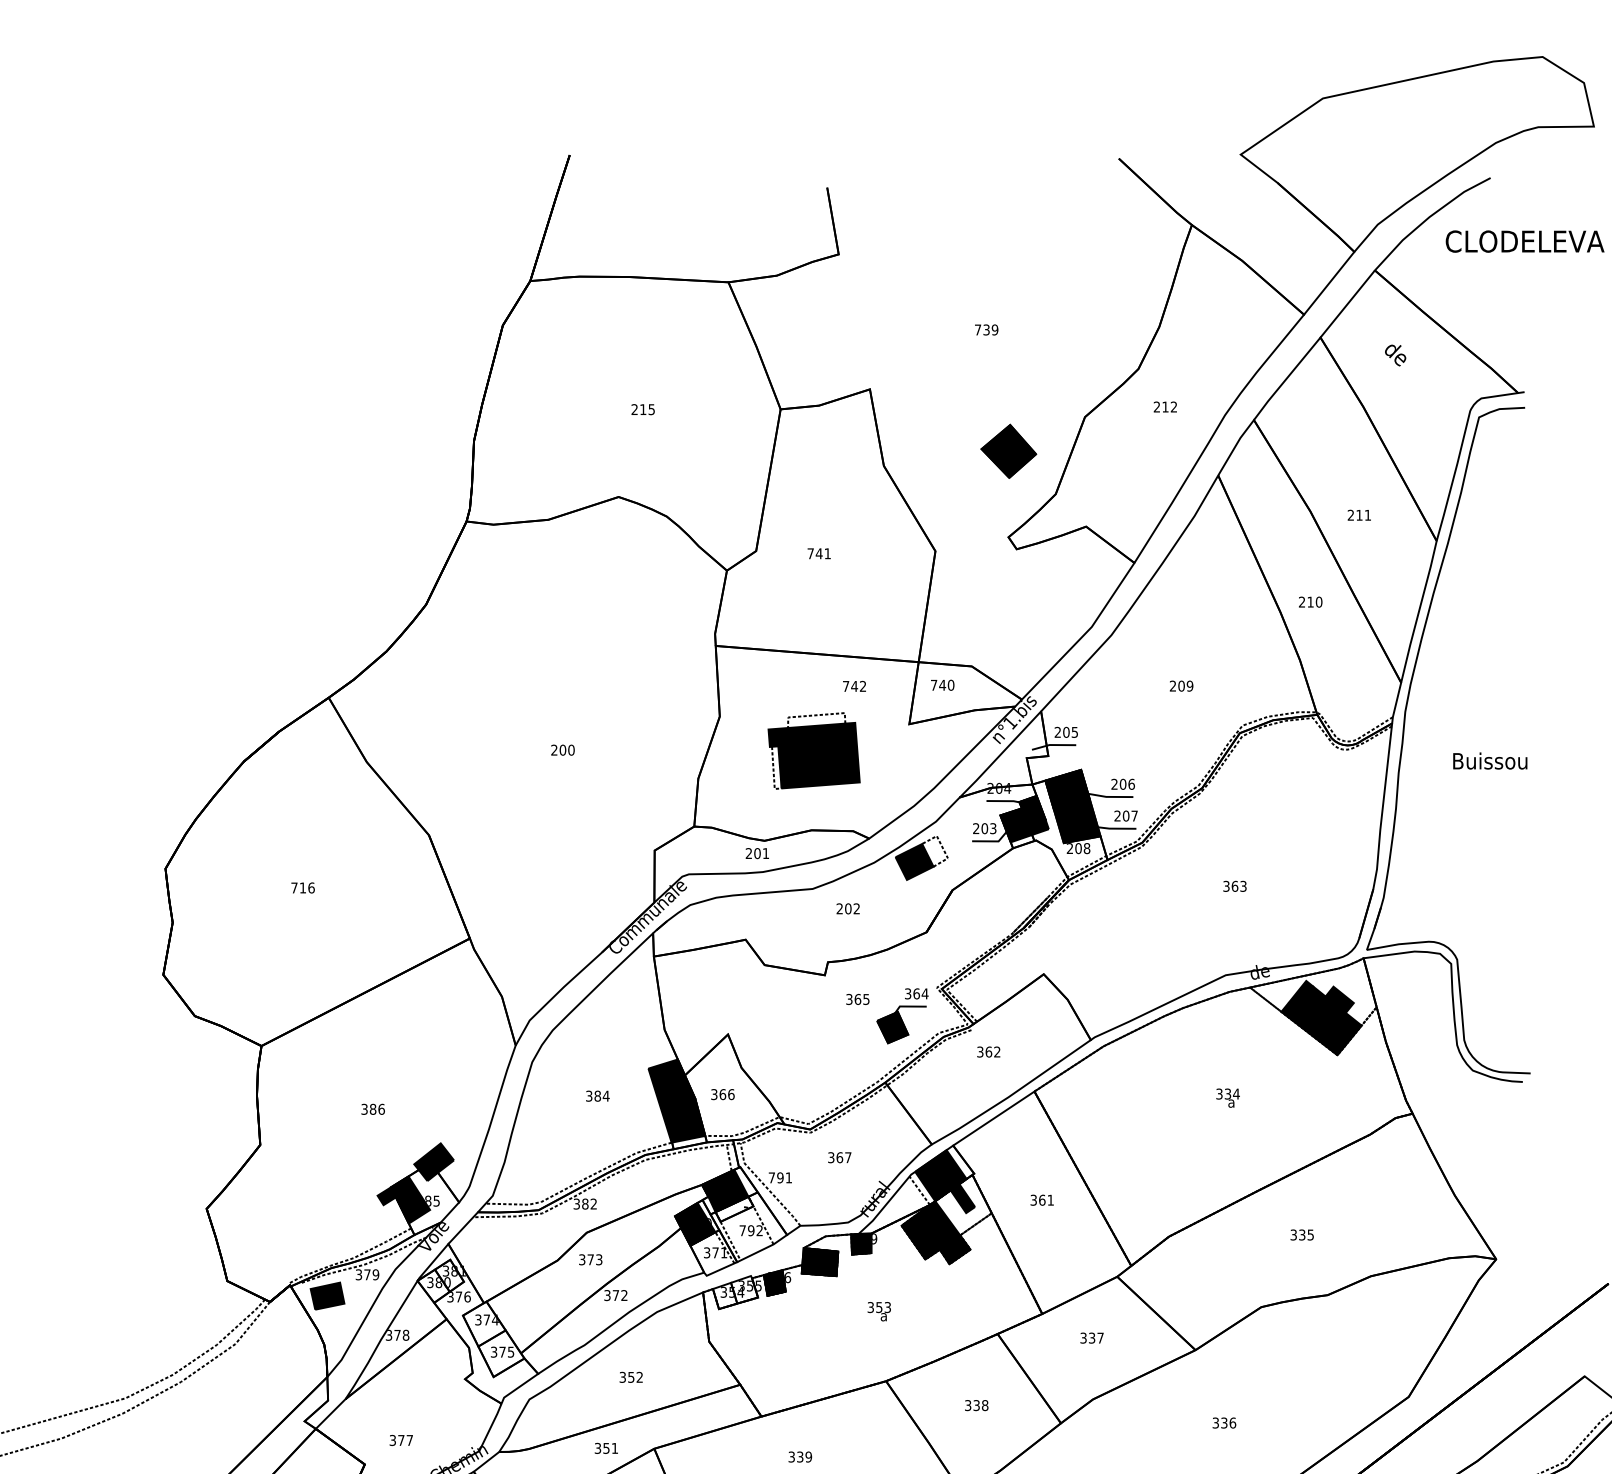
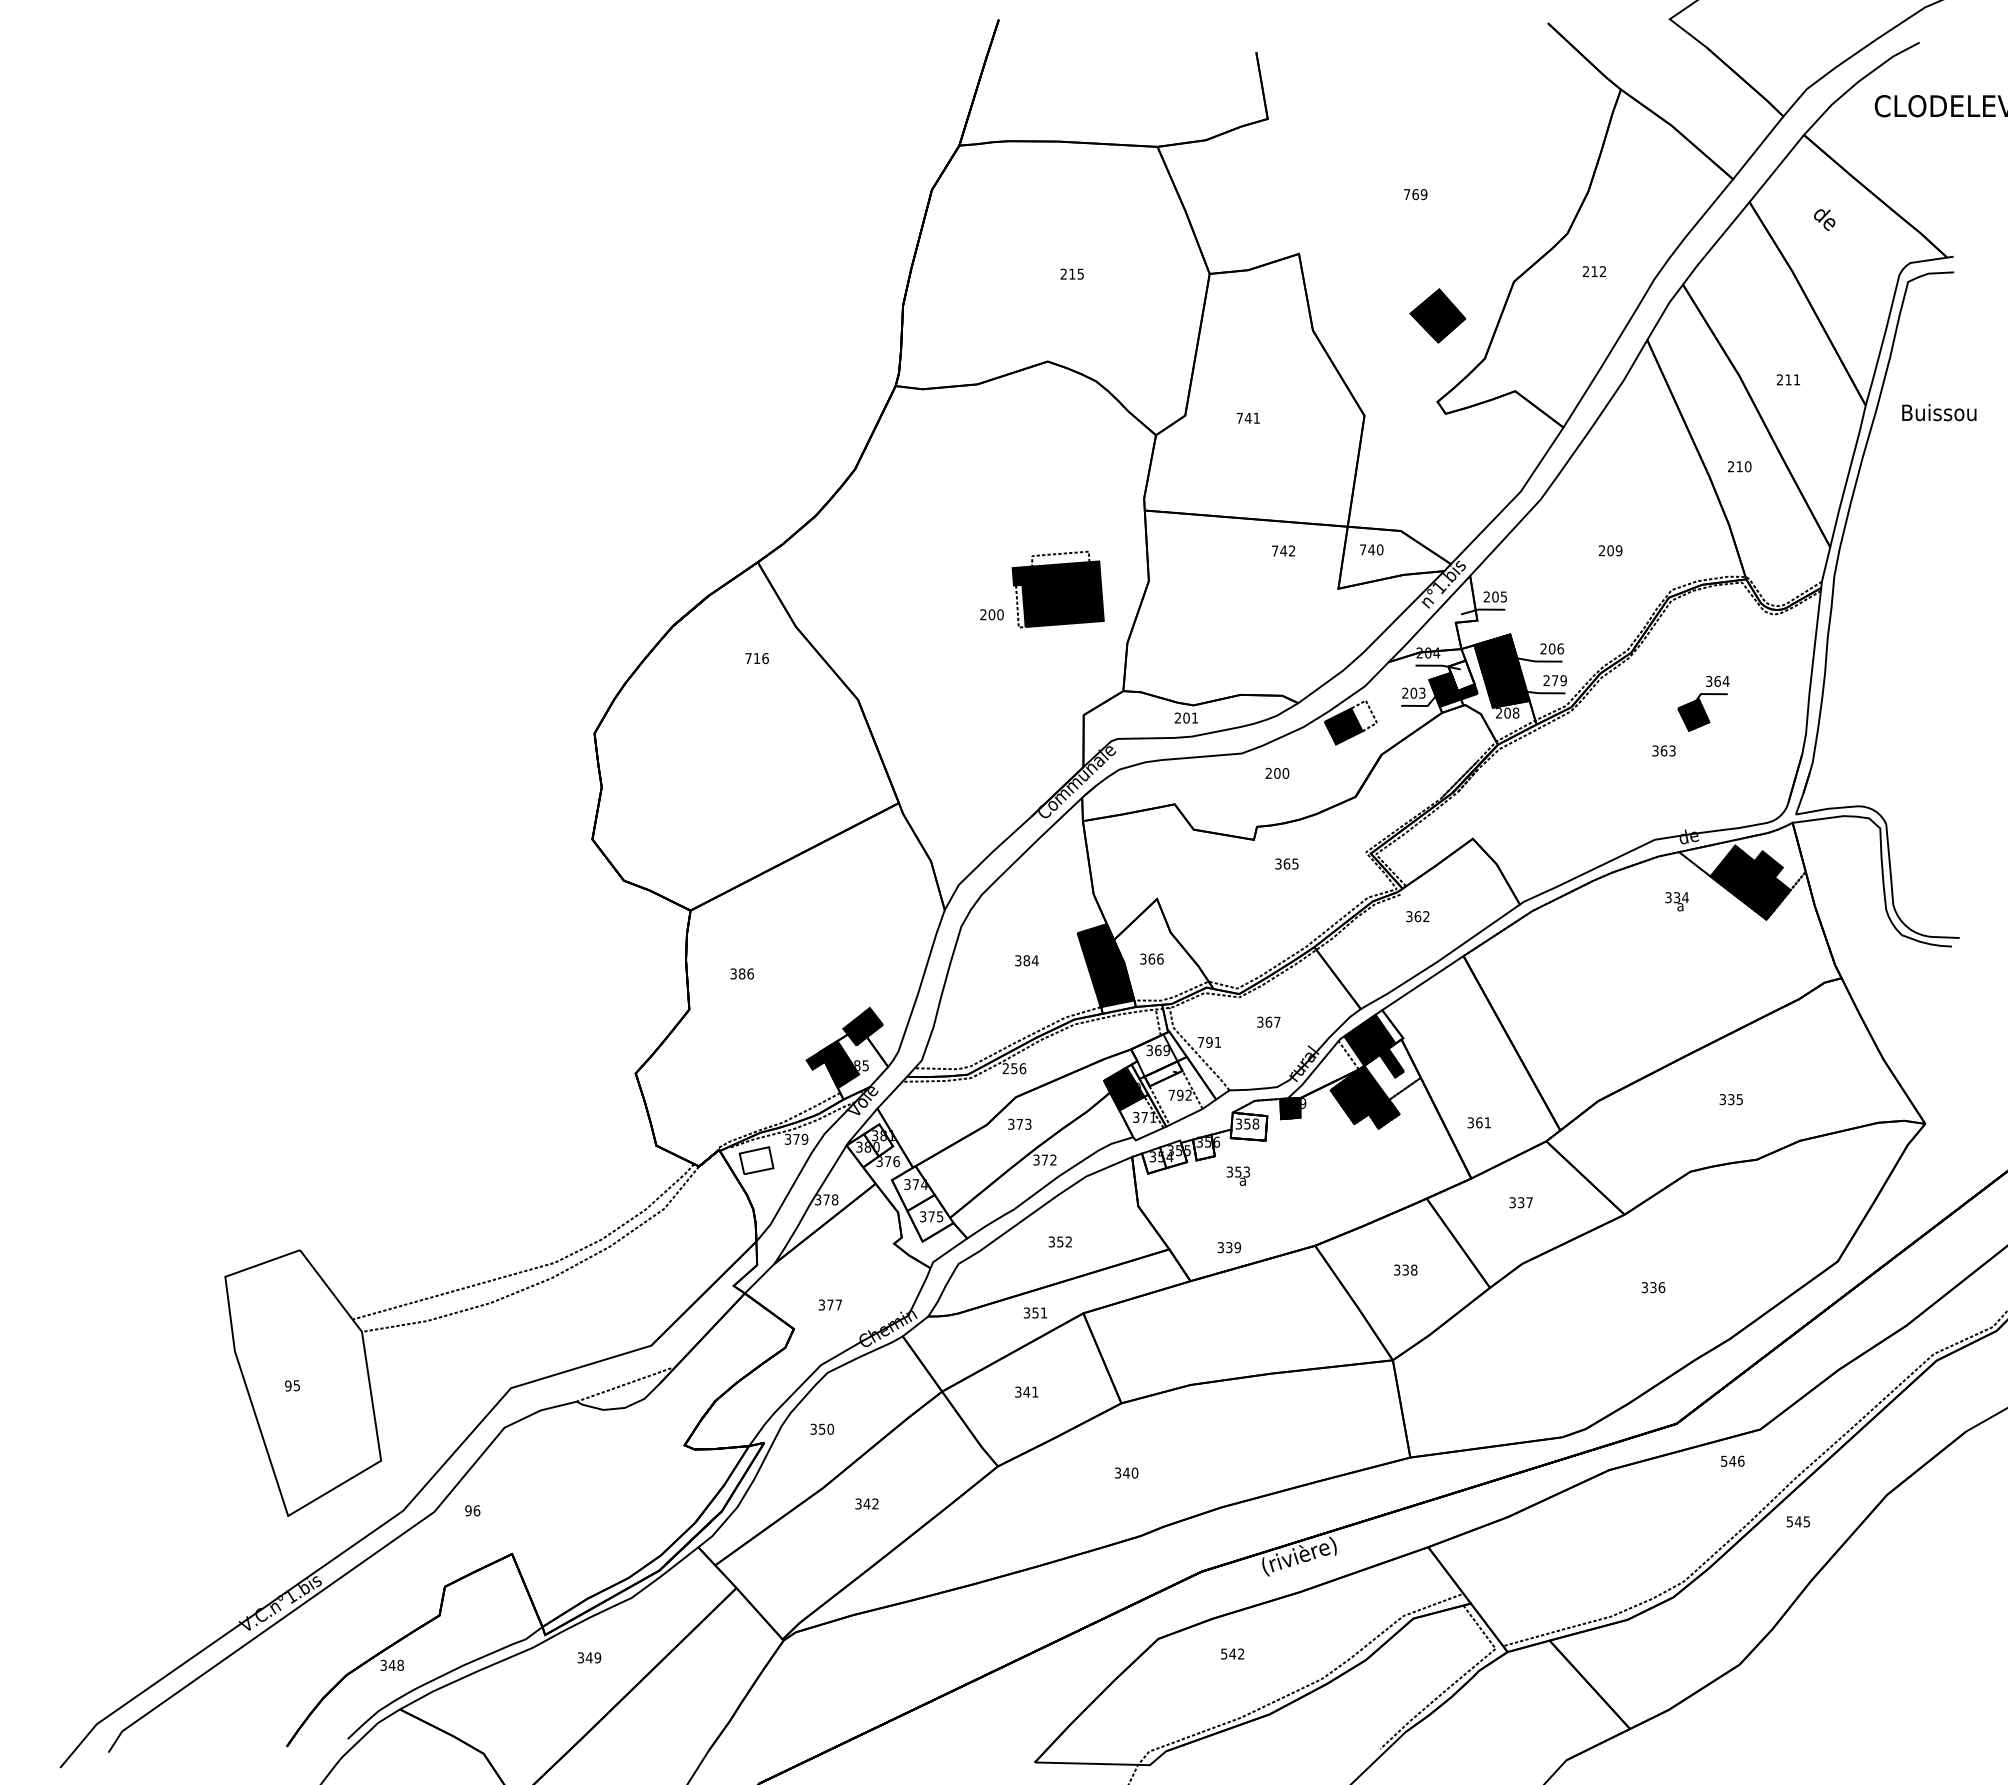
text: (986, 329) -> (1415, 194), 739 -> 769
part: (813, 750) -> (1057, 589), moved
text: (1490, 760) -> (1939, 412), moved
fill: (1032, 810) -> (1461, 675), removed
text: (1129, 815) -> (1558, 680), 207 -> 279
text: (302, 887) -> (756, 658), moved
text: (856, 908) -> (1285, 773), 202 -> 200
part: (902, 1015) -> (1703, 703), moved
text: (1227, 1097) -> (1676, 901), moved
text: (372, 1108) -> (741, 973), moved
fill: (725, 1190) -> (1154, 1055), removed
text: (1041, 1199) -> (1478, 1122), moved
text: (585, 1203) -> (1014, 1068), 382 -> 256
fill: (819, 1261) -> (1248, 1126), removed
fill: (774, 1282) -> (1203, 1147), removed
fill: (327, 1295) -> (756, 1160), removed
text: (878, 1310) -> (1237, 1175), moved
text: (800, 1456) -> (1229, 1247), moved

